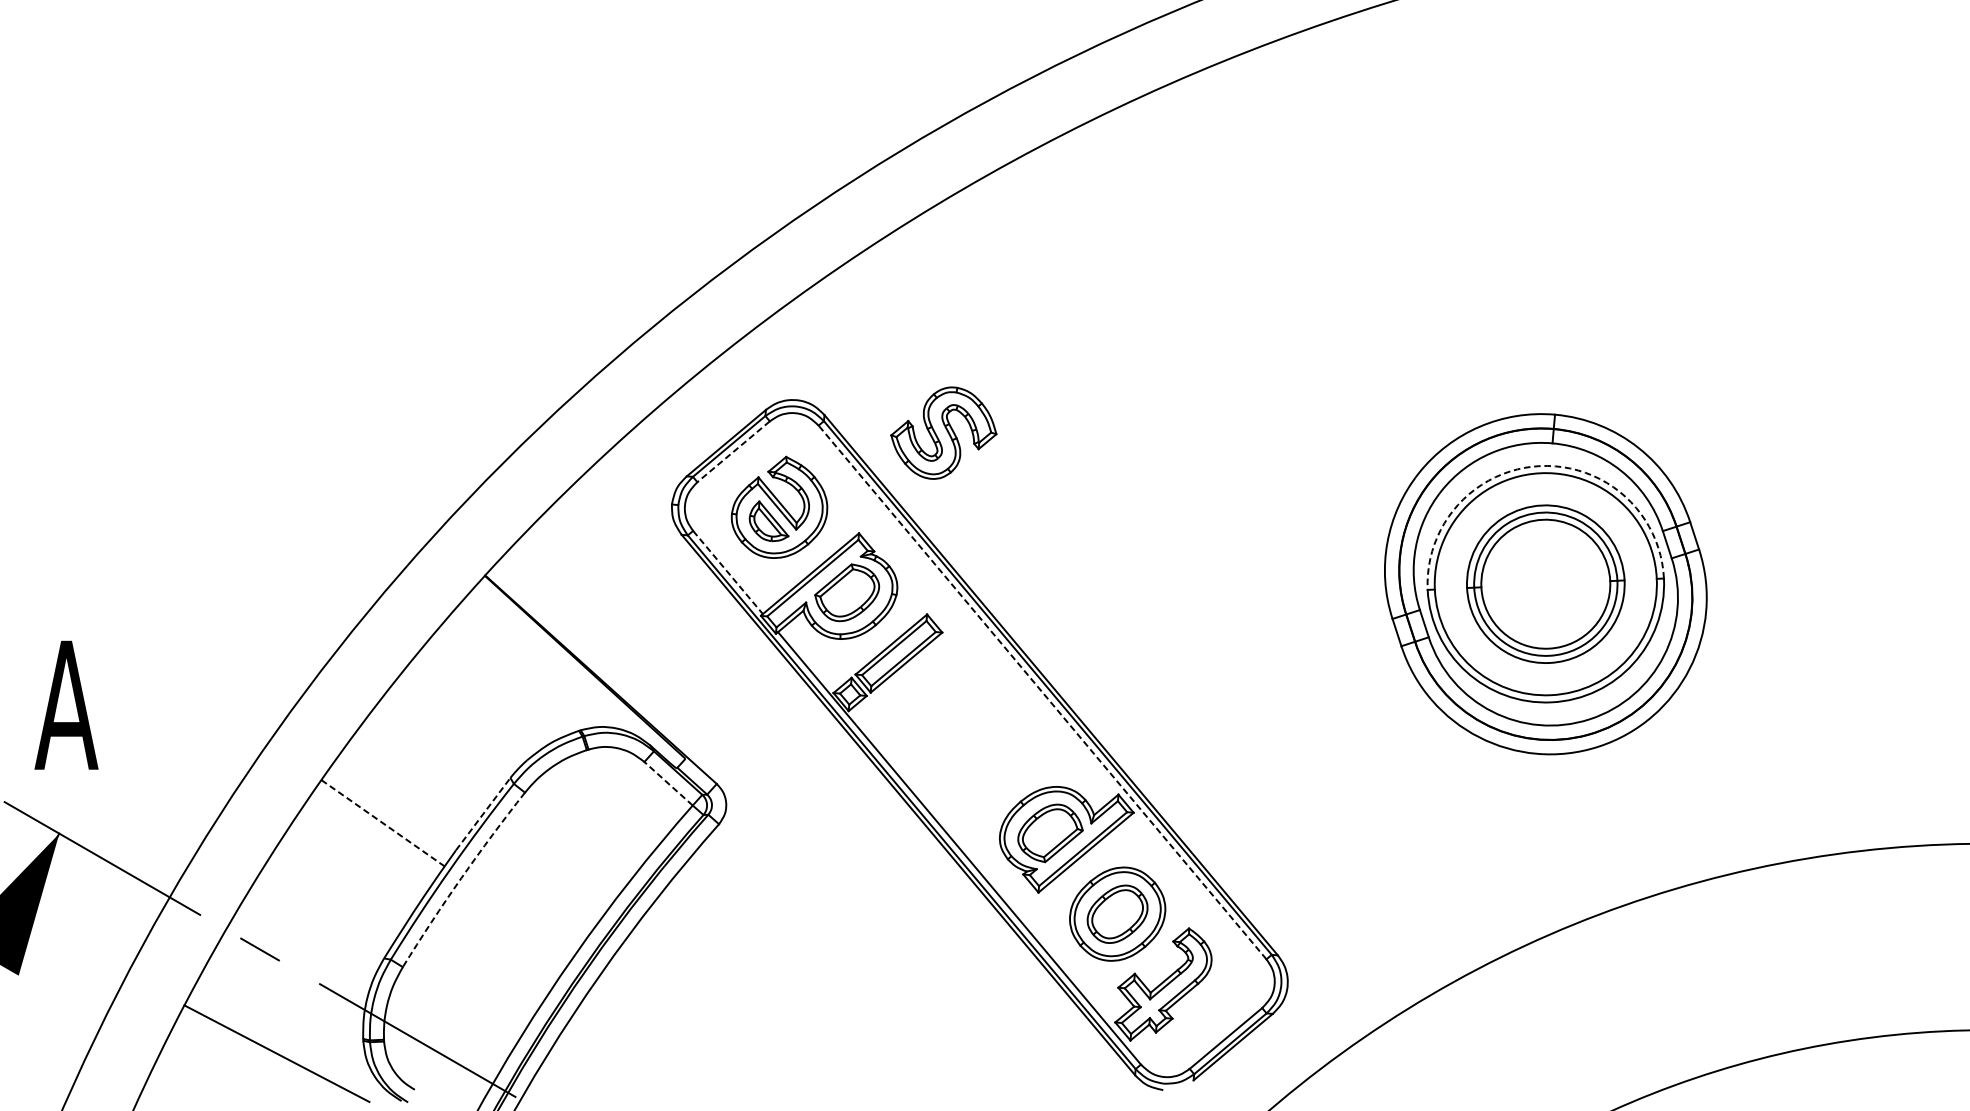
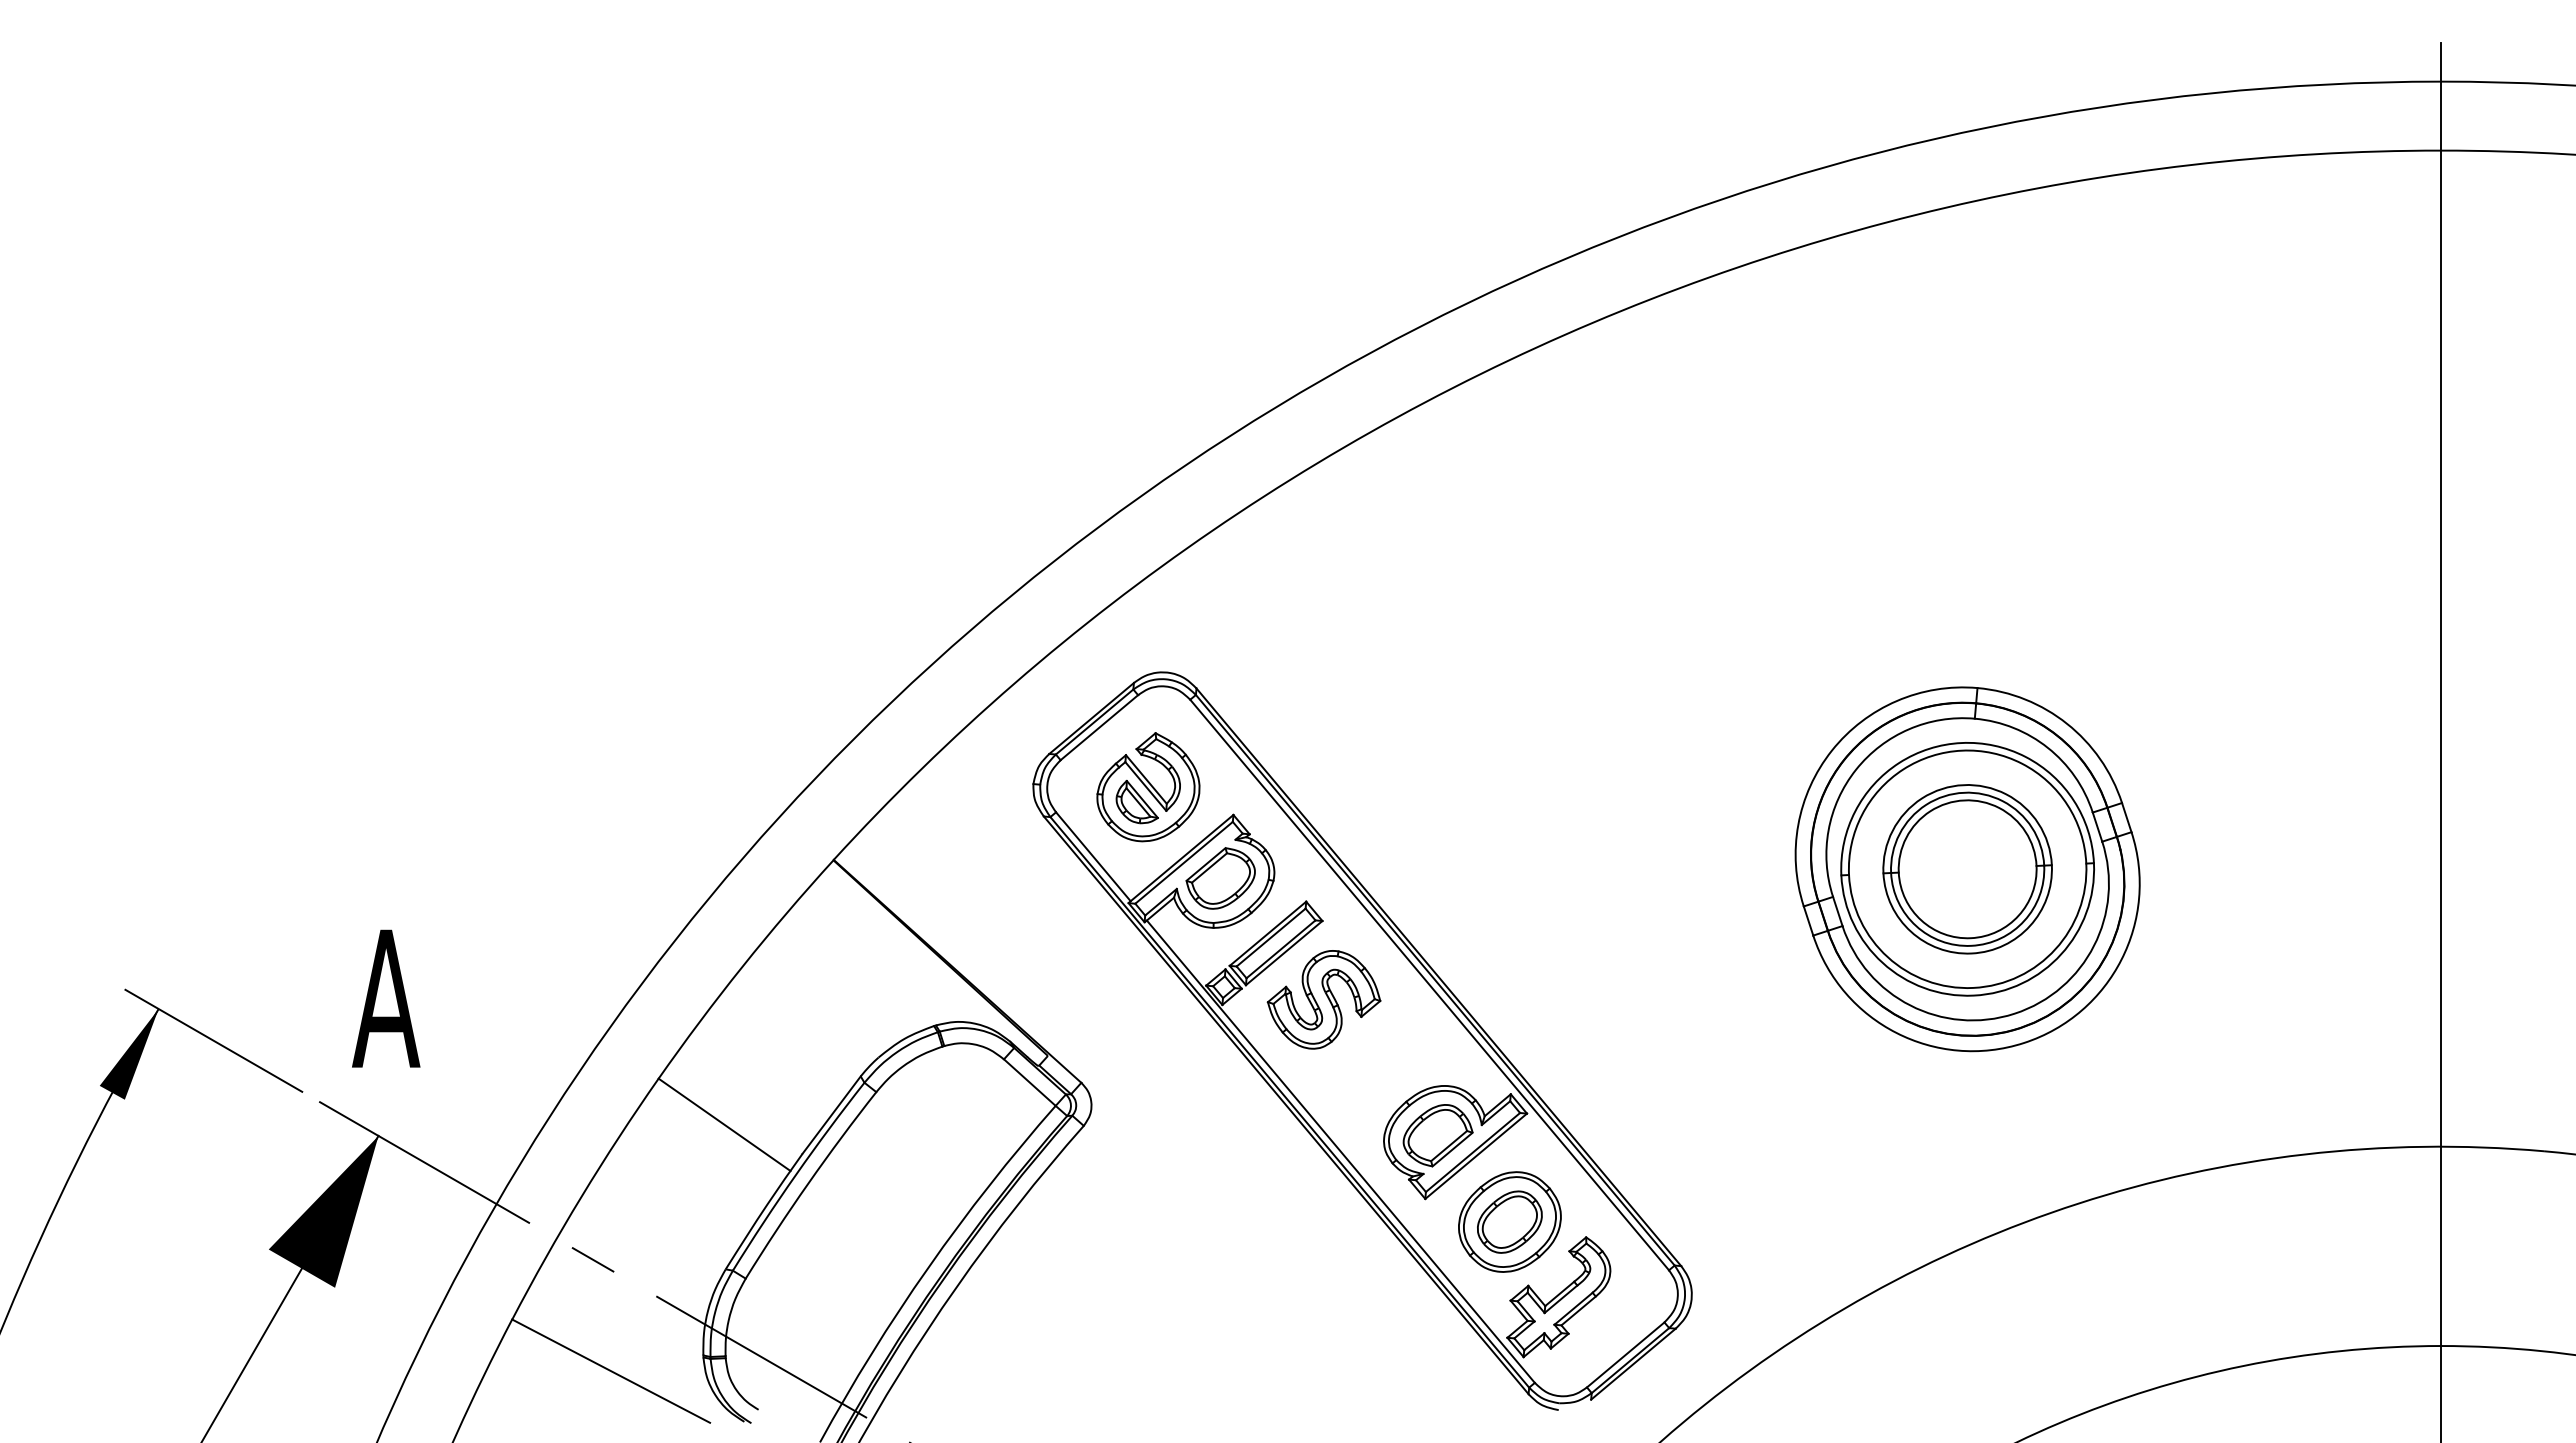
part: (943, 432) -> (1323, 999), moved
line: (733, 451) -> (1099, 727), dashed -> solid
arc: (1540, 466) -> (1961, 743), dashed -> solid
line: (728, 573) -> (1093, 857), dashed -> solid
line: (1042, 691) -> (1429, 984), dashed -> solid
line: (668, 783) -> (1029, 1082), dashed -> solid
line: (483, 813) -> (831, 1114), dashed -> solid
line: (382, 822) -> (724, 1124), dashed -> solid
arc: (461, 878) -> (808, 1183), dashed -> solid

